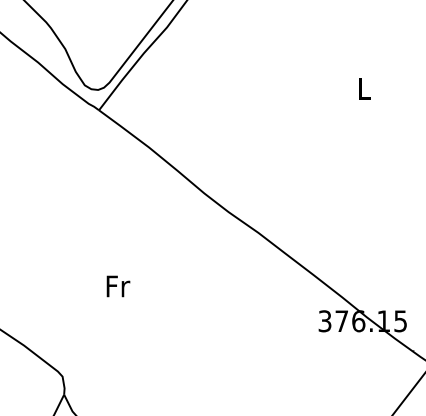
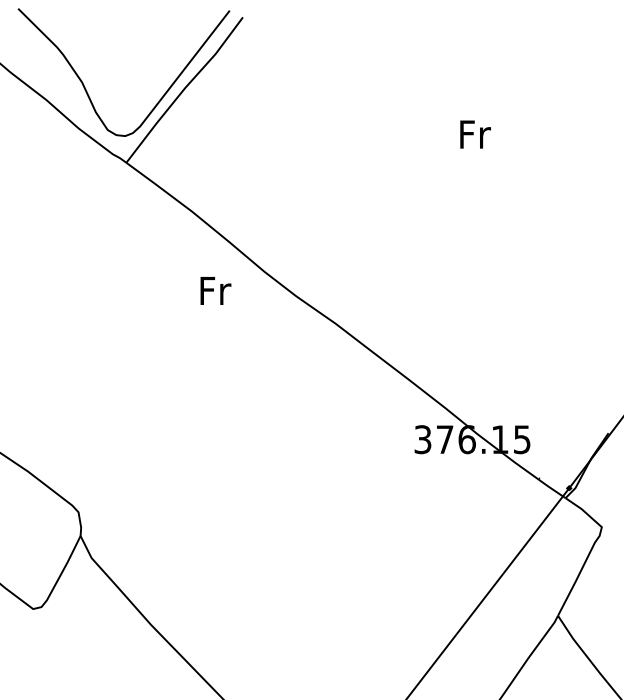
text: (365, 88) -> (475, 134), L -> Fr
text: (118, 286) -> (215, 290), moved

